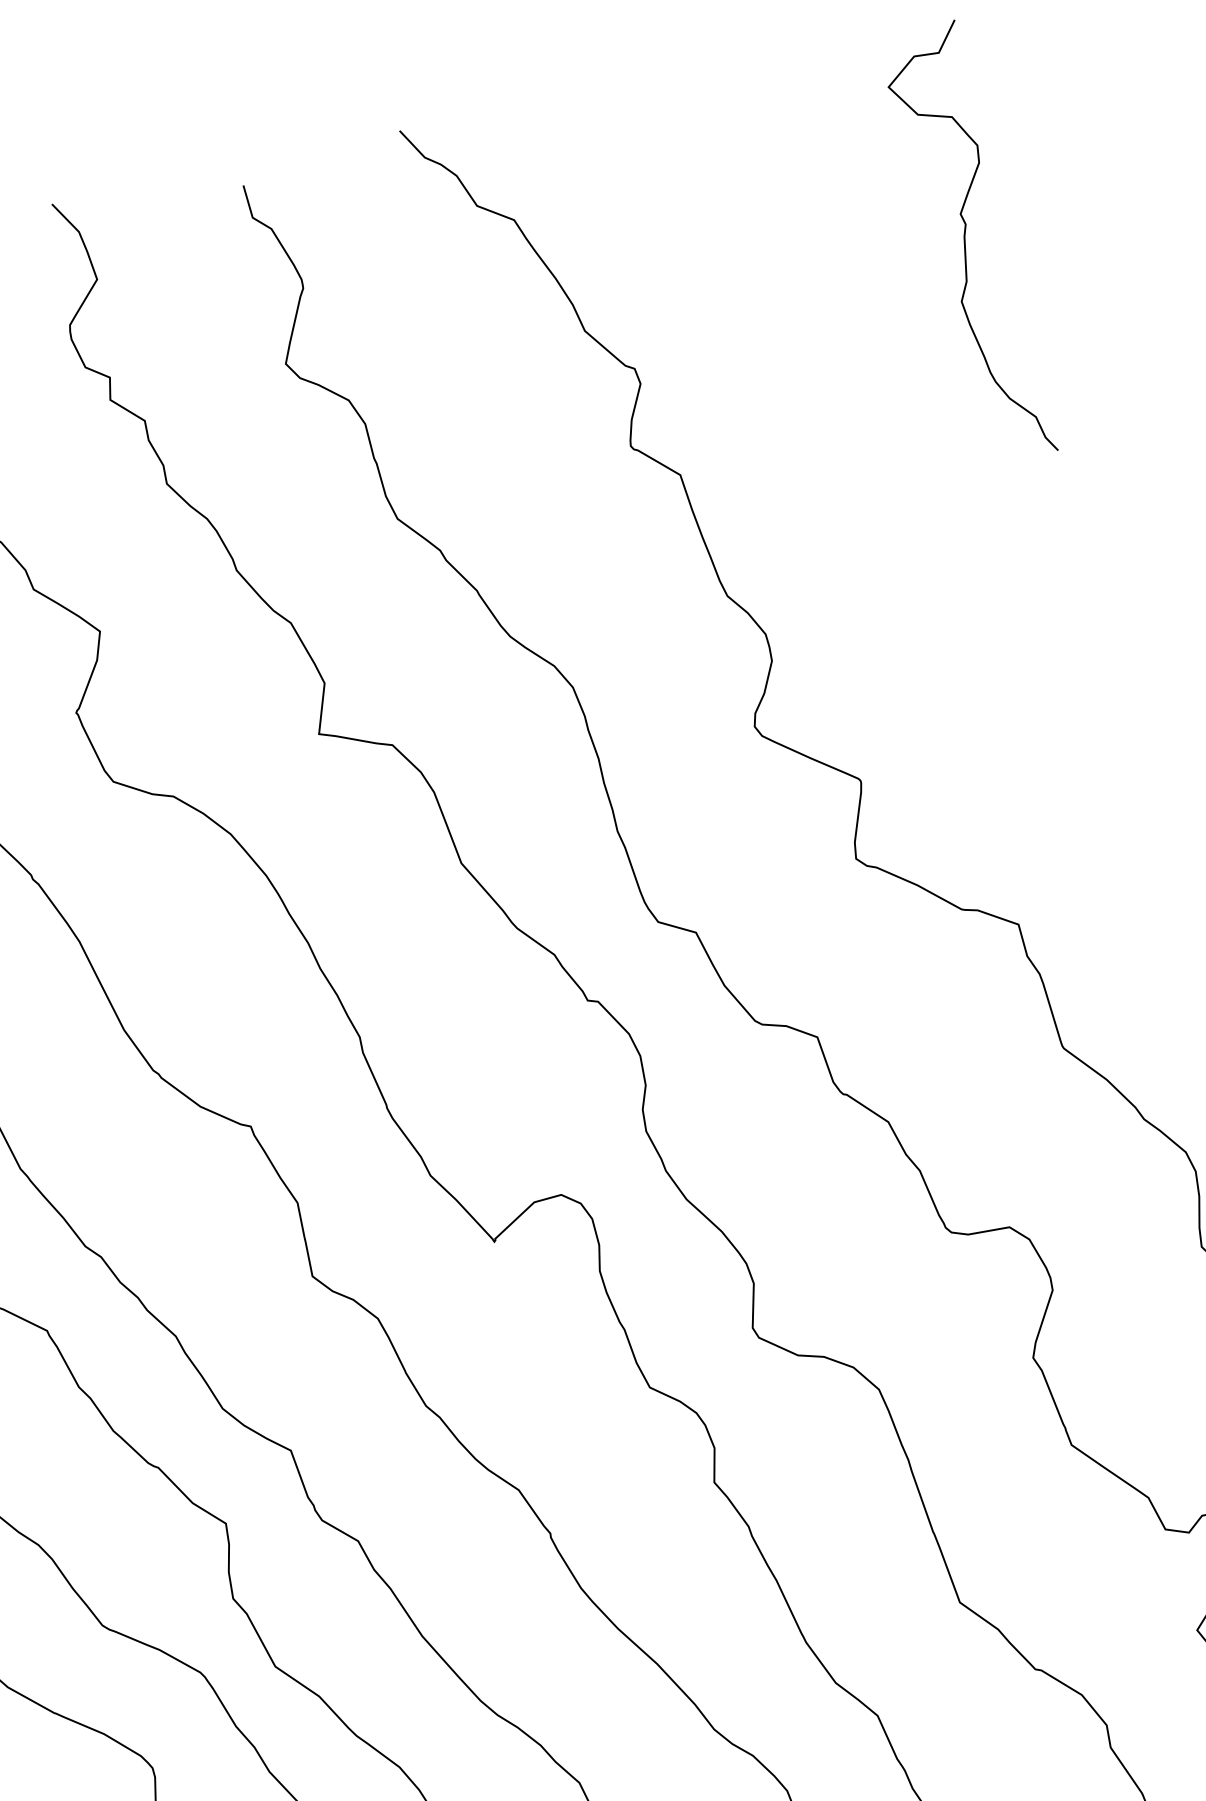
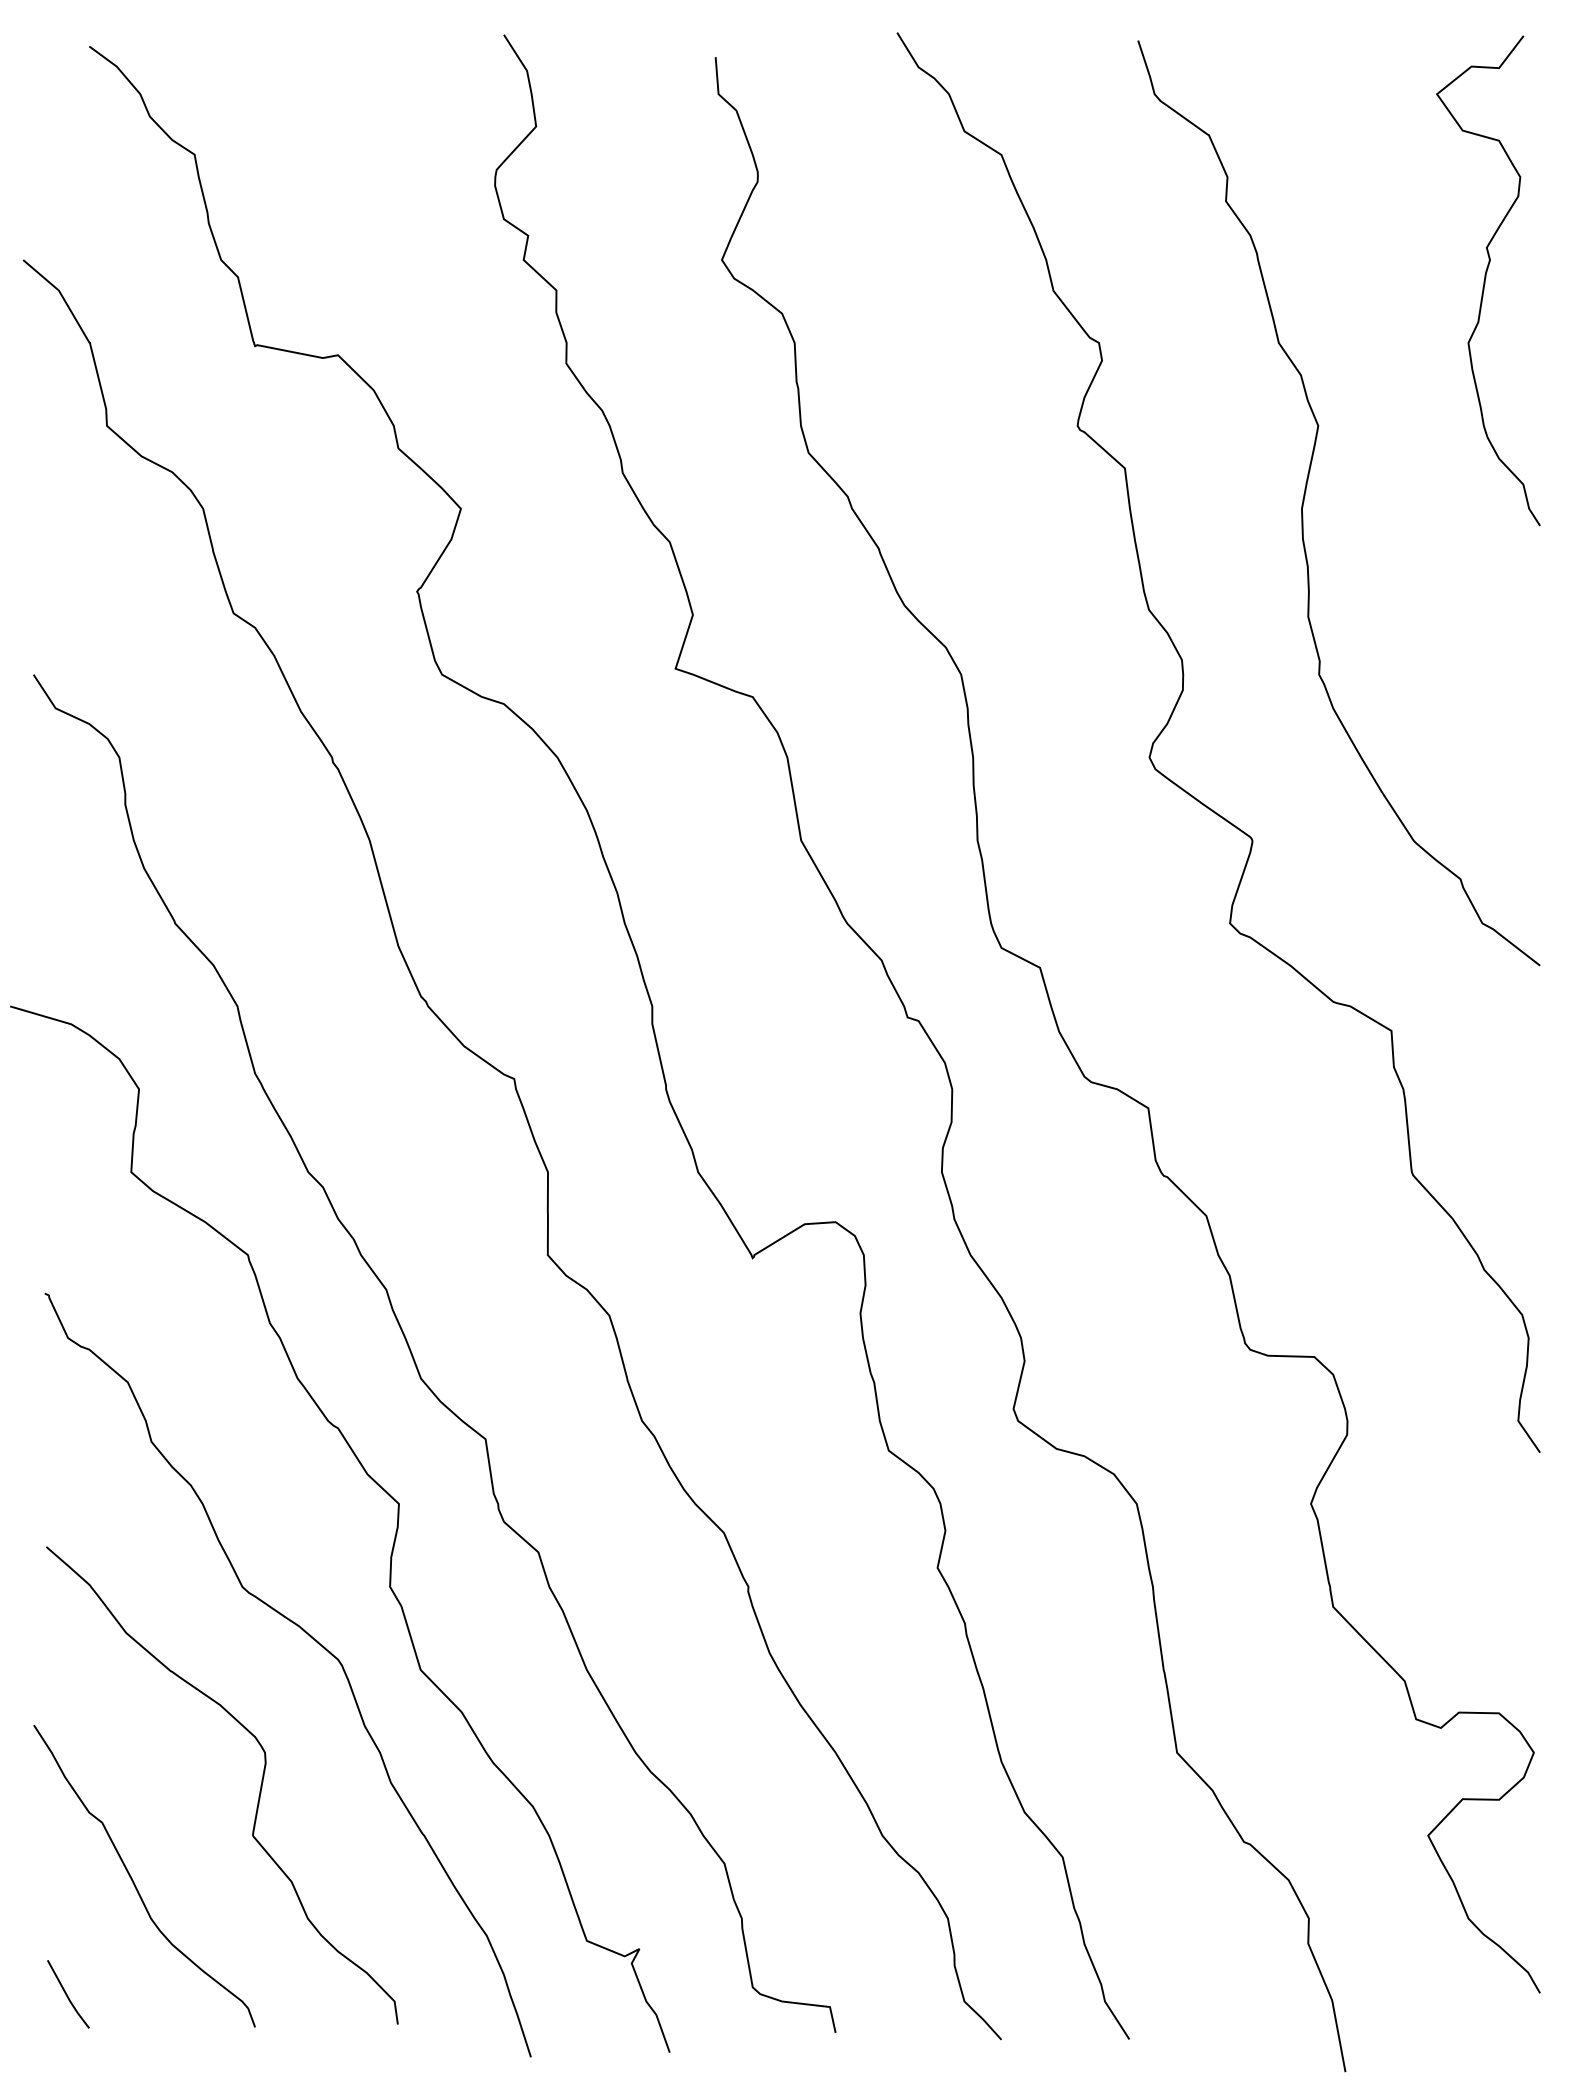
curve: (845, 467) -> (1305, 496), added

